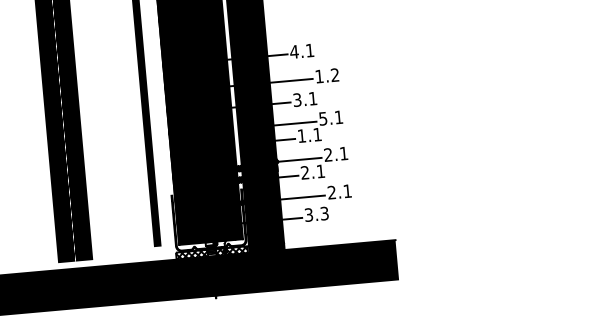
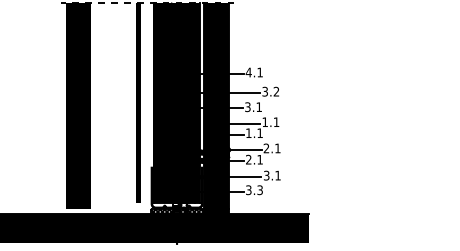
text: (318, 76) -> (264, 91), 1.2 -> 3.2
text: (322, 119) -> (264, 122), 5.1 -> 1.1
text: (331, 192) -> (266, 175), 2.1 -> 3.1

